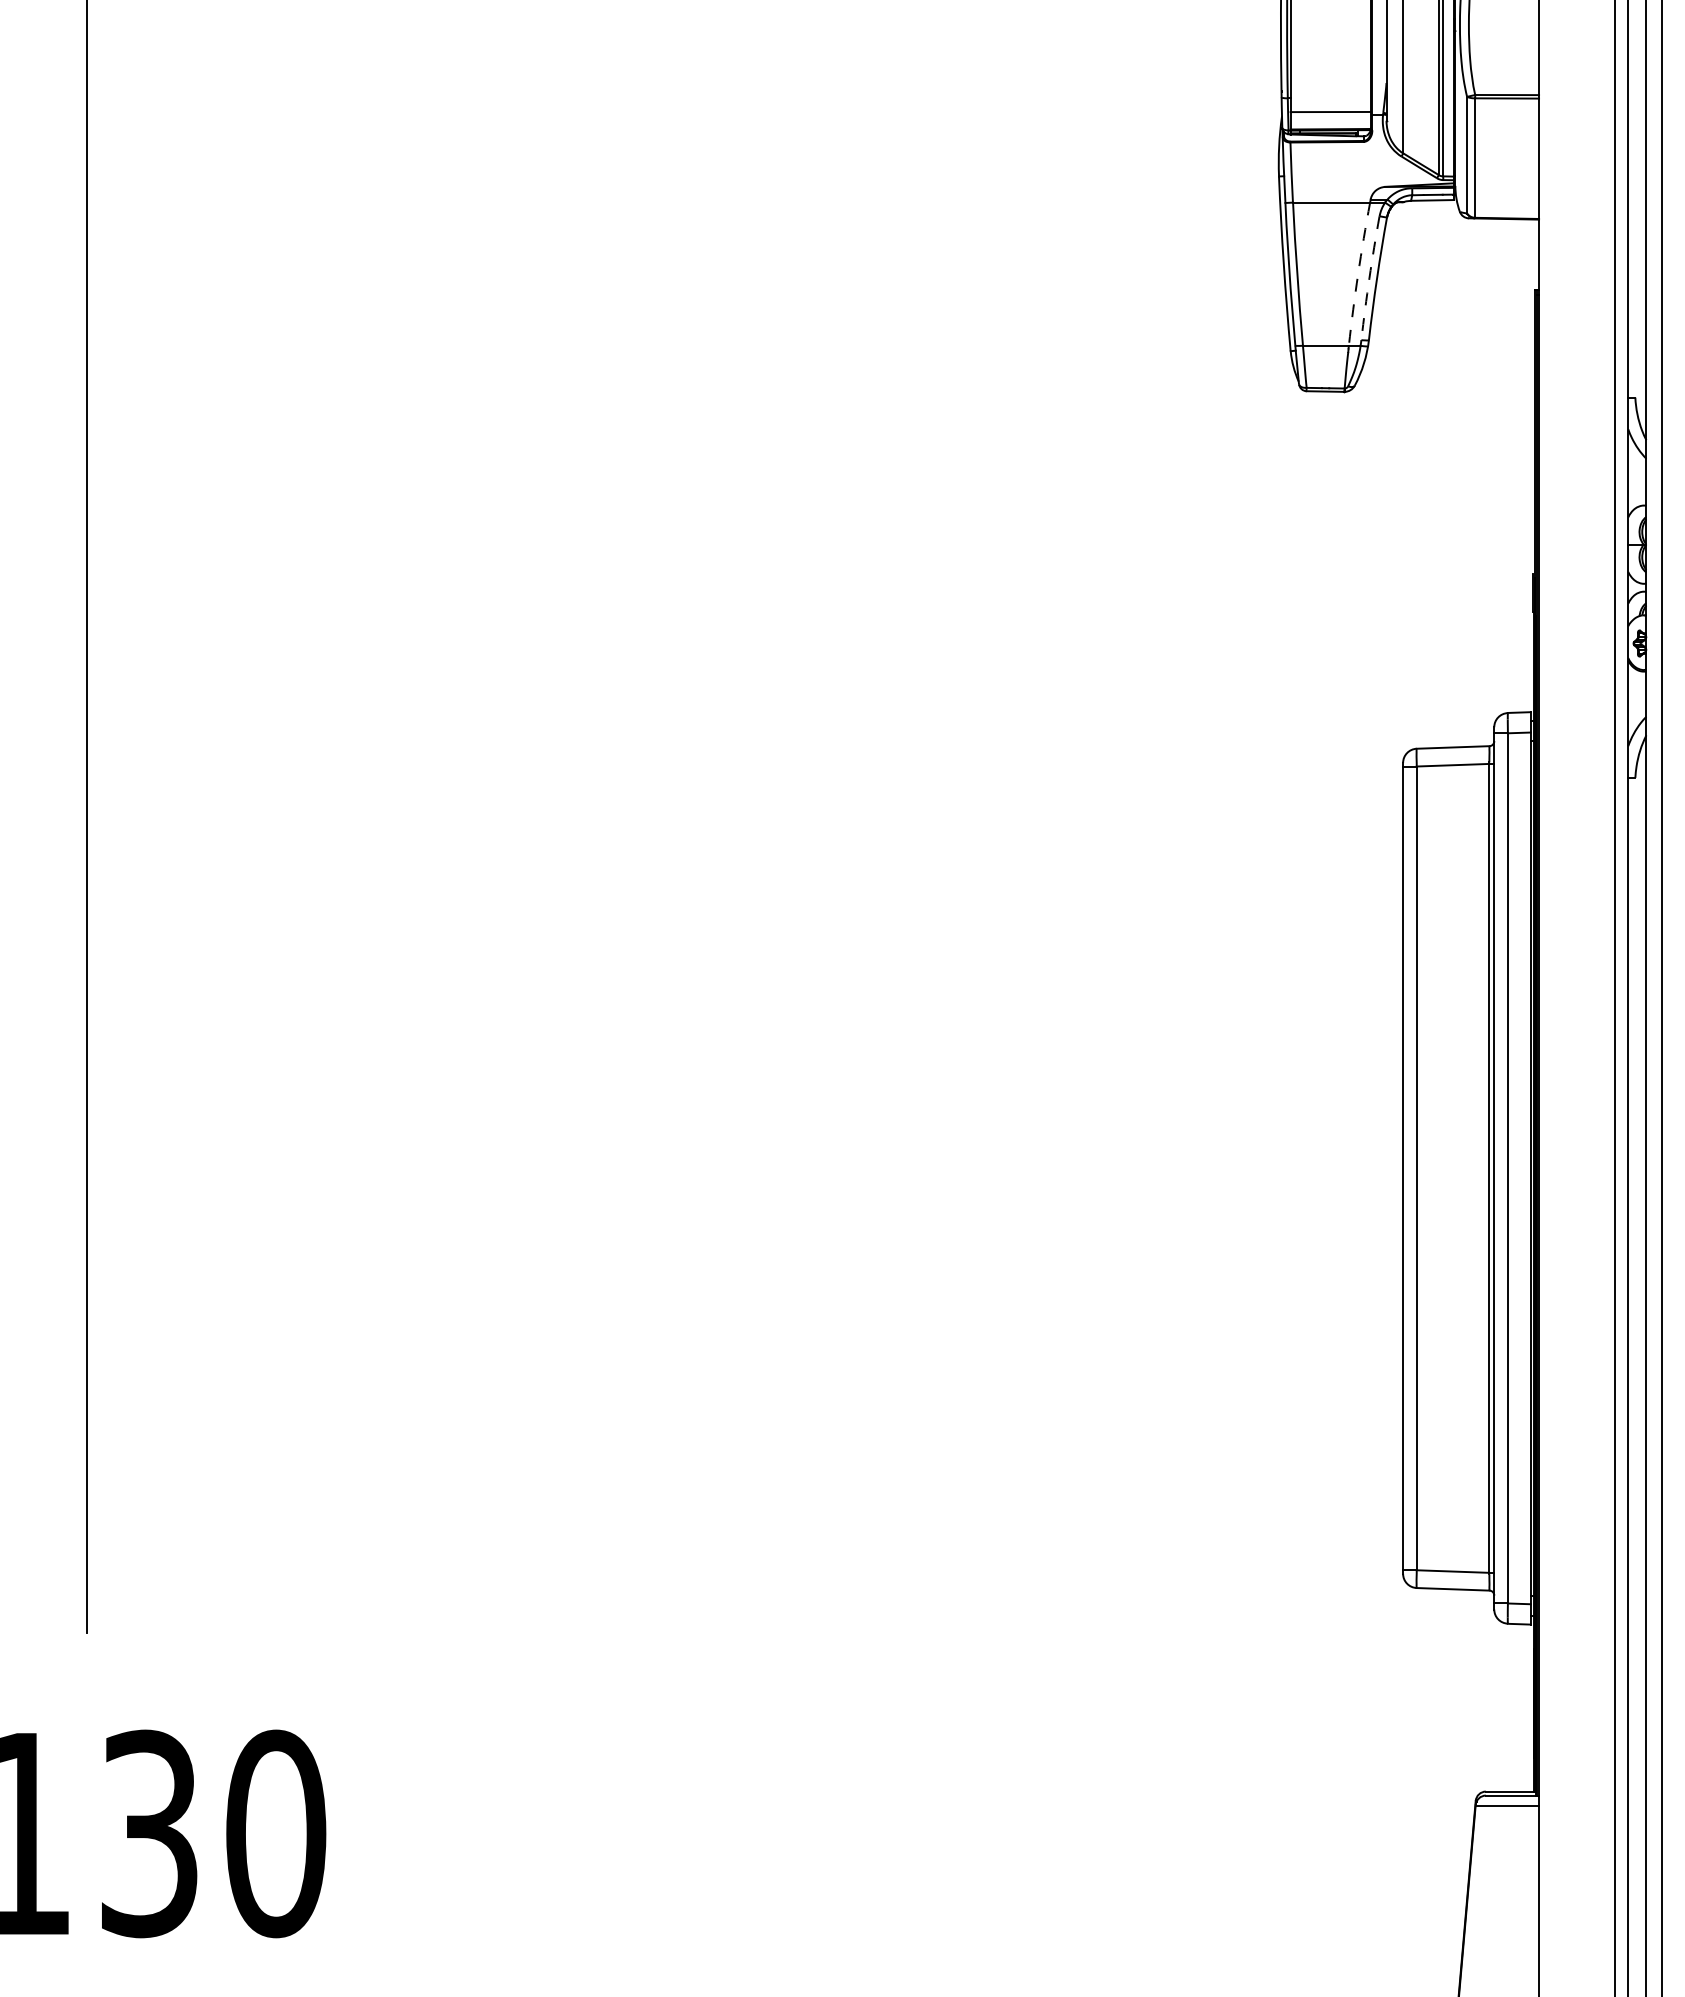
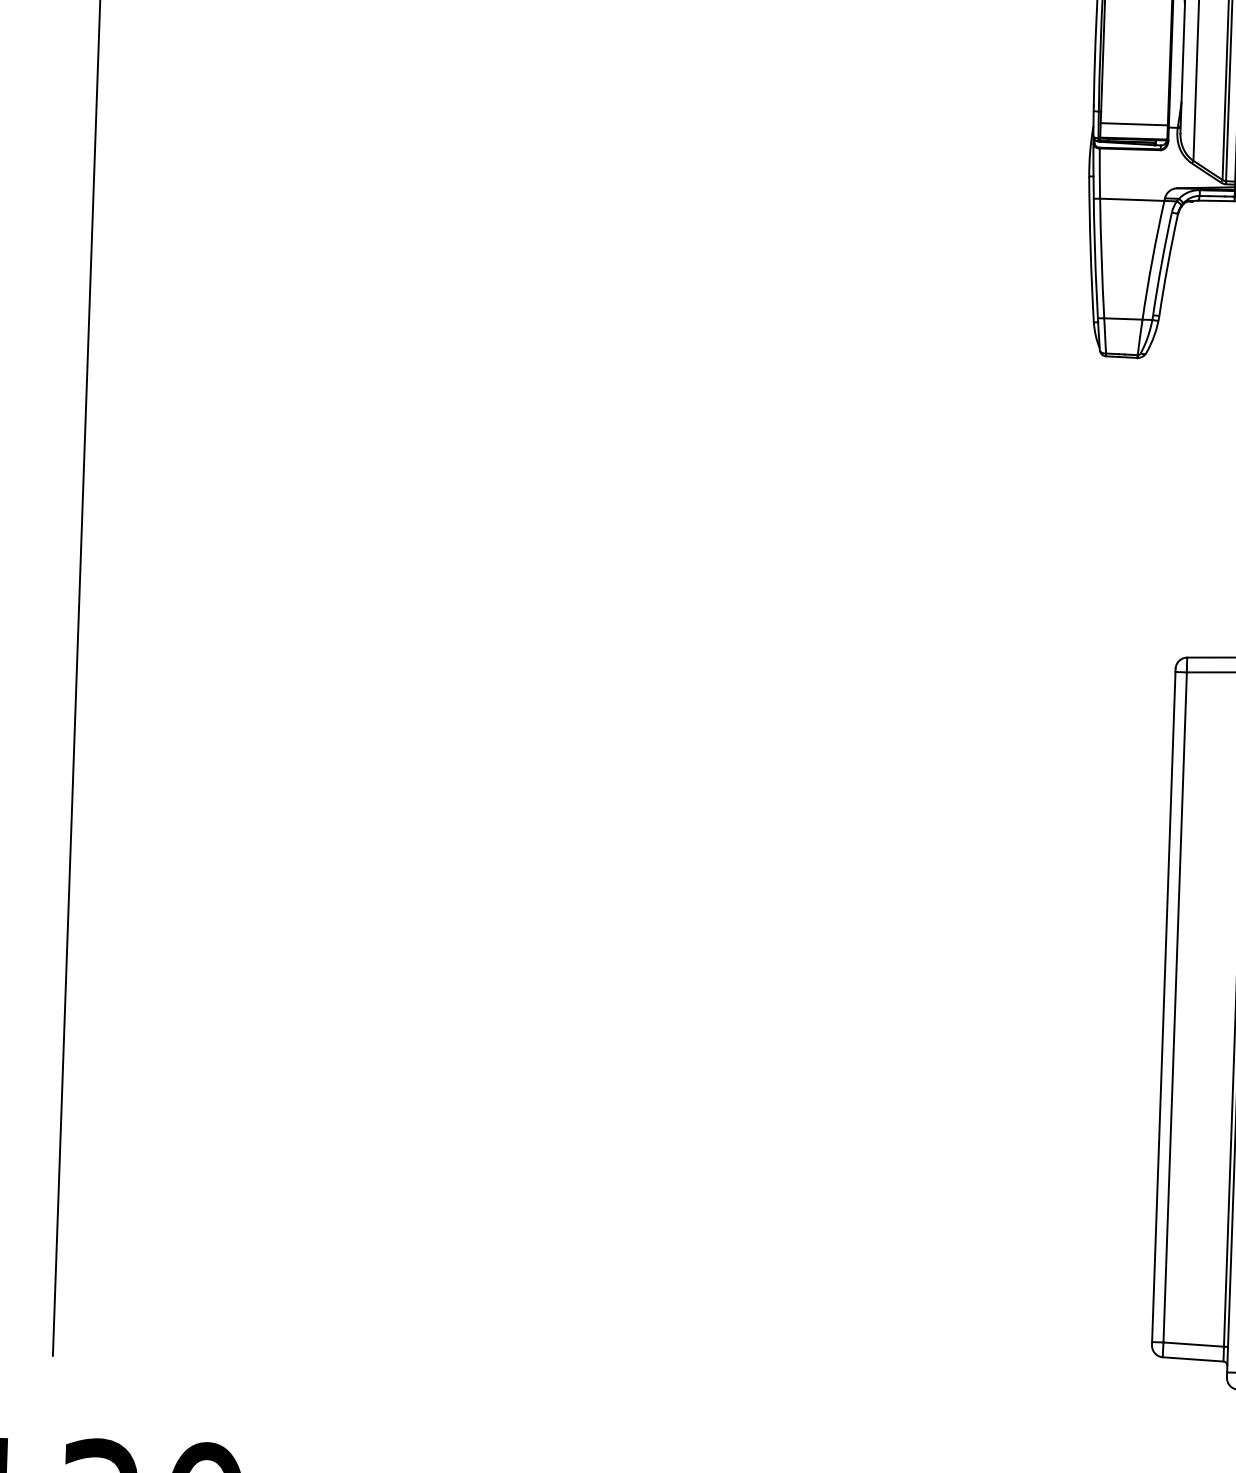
arc: (1358, 274) -> (1152, 260), dashed -> solid
arc: (1369, 278) -> (1161, 264), dashed -> solid

